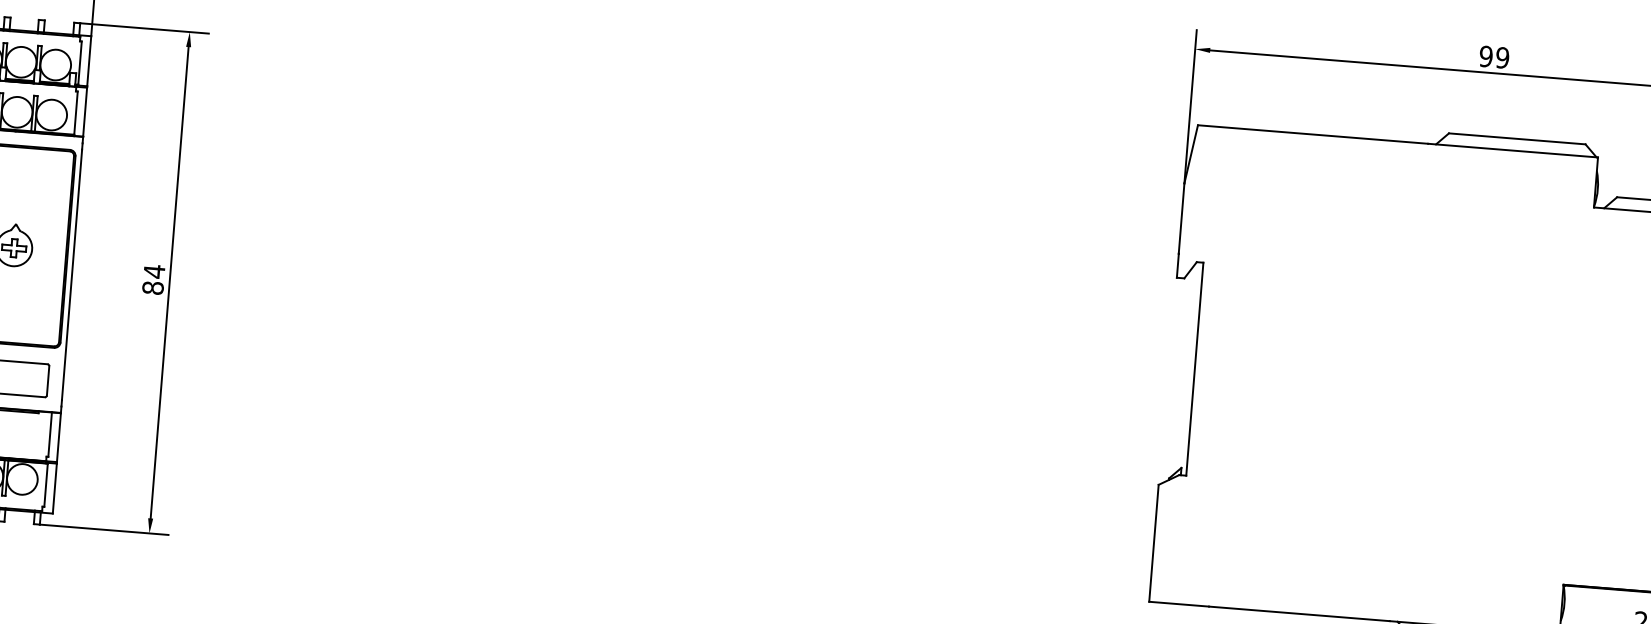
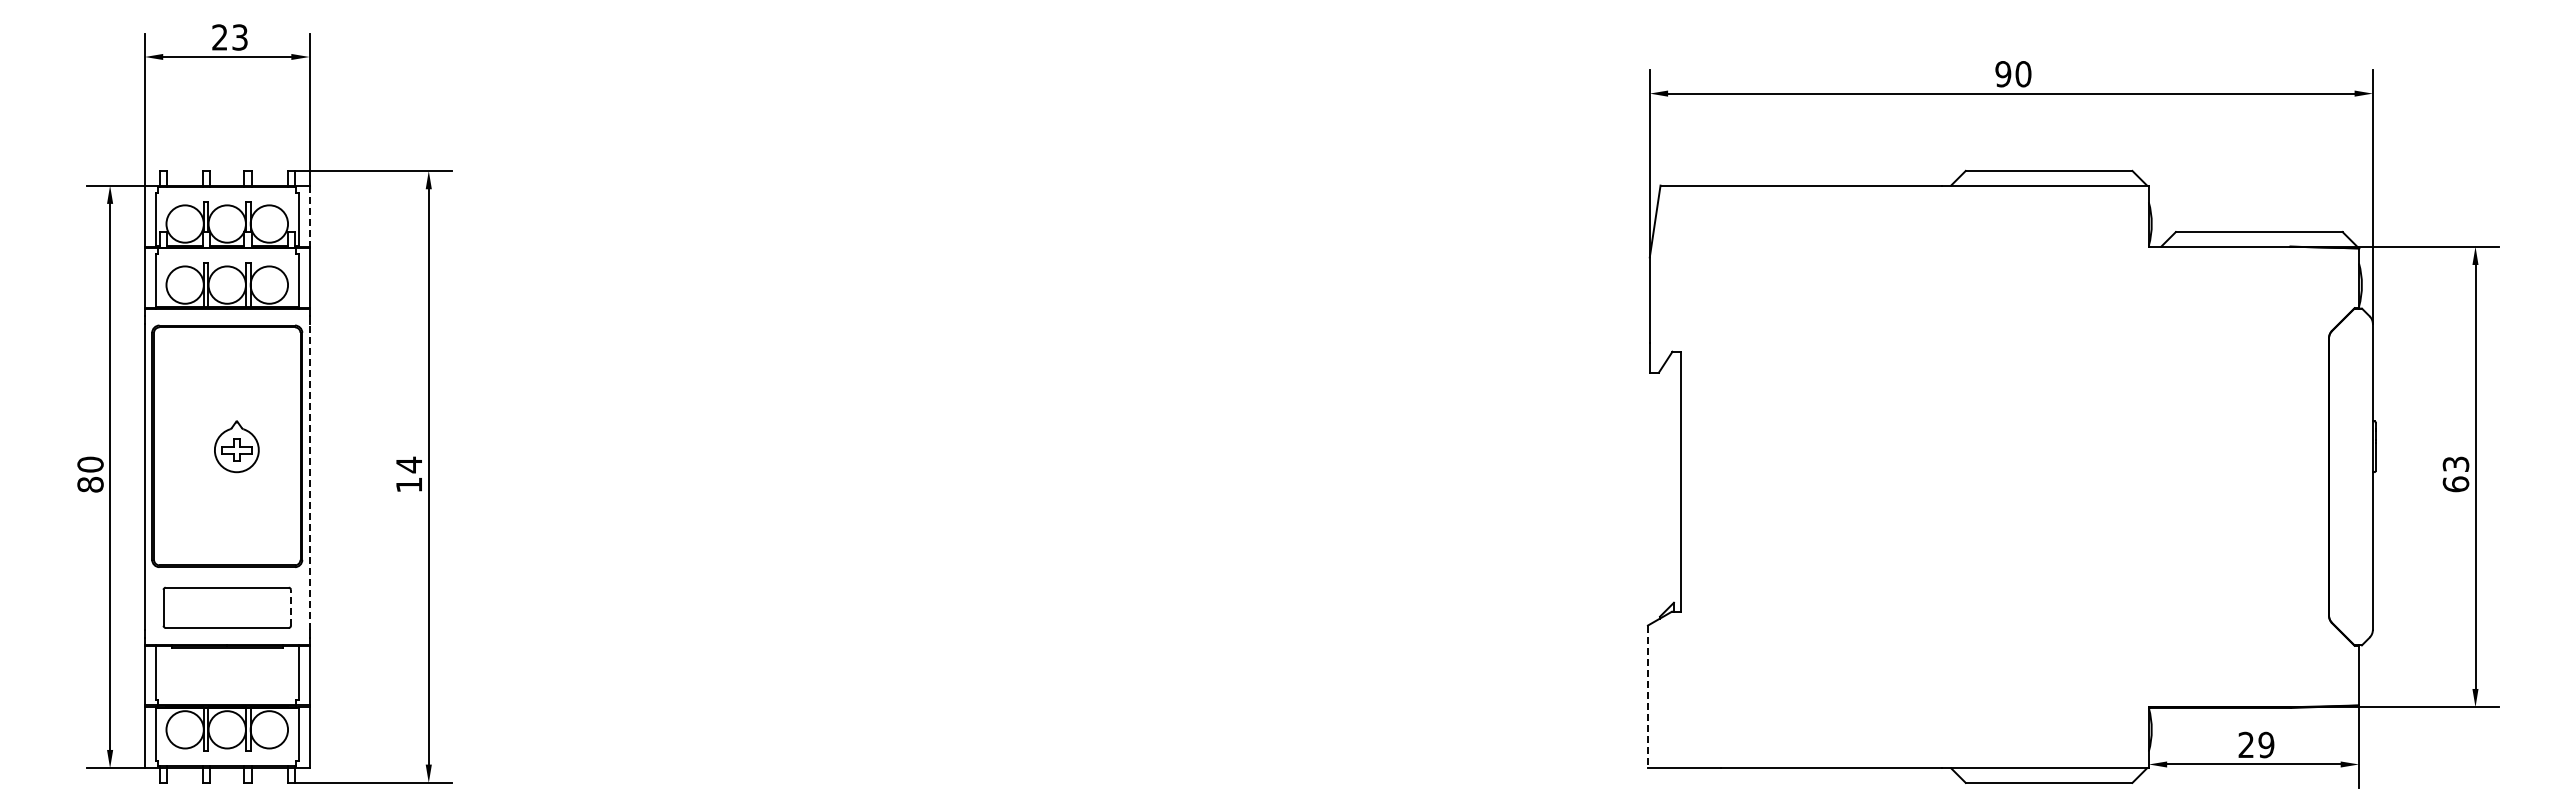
text: (1502, 58) -> (2023, 74), 99 -> 90
line: (89, 61) -> (309, 216), solid -> dashed
line: (71, 274) -> (309, 476), solid -> dashed
text: (153, 287) -> (409, 484), 84 -> 14
line: (47, 380) -> (290, 607), solid -> dashed
line: (1153, 543) -> (1647, 697), solid -> dashed

